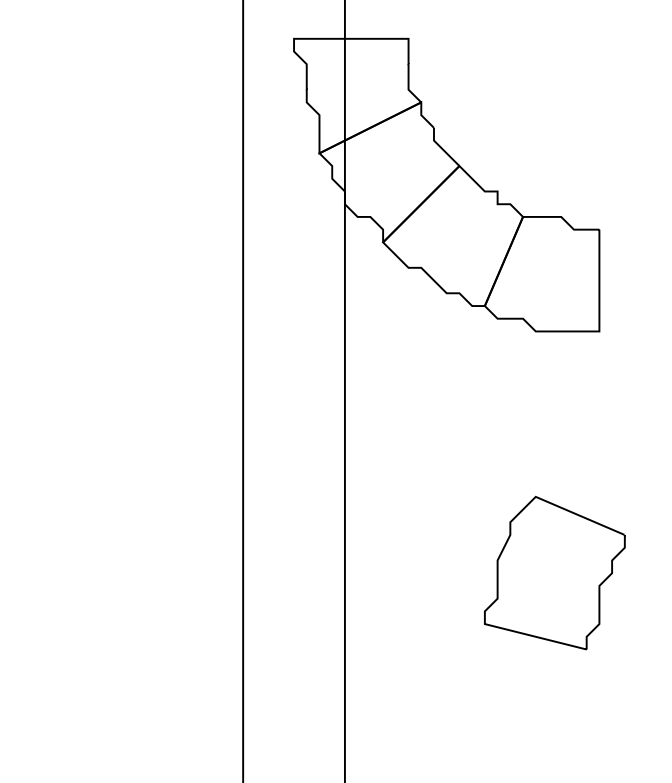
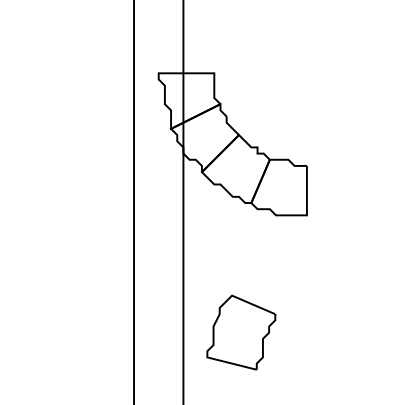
part: (555, 572) -> (241, 332), moved

